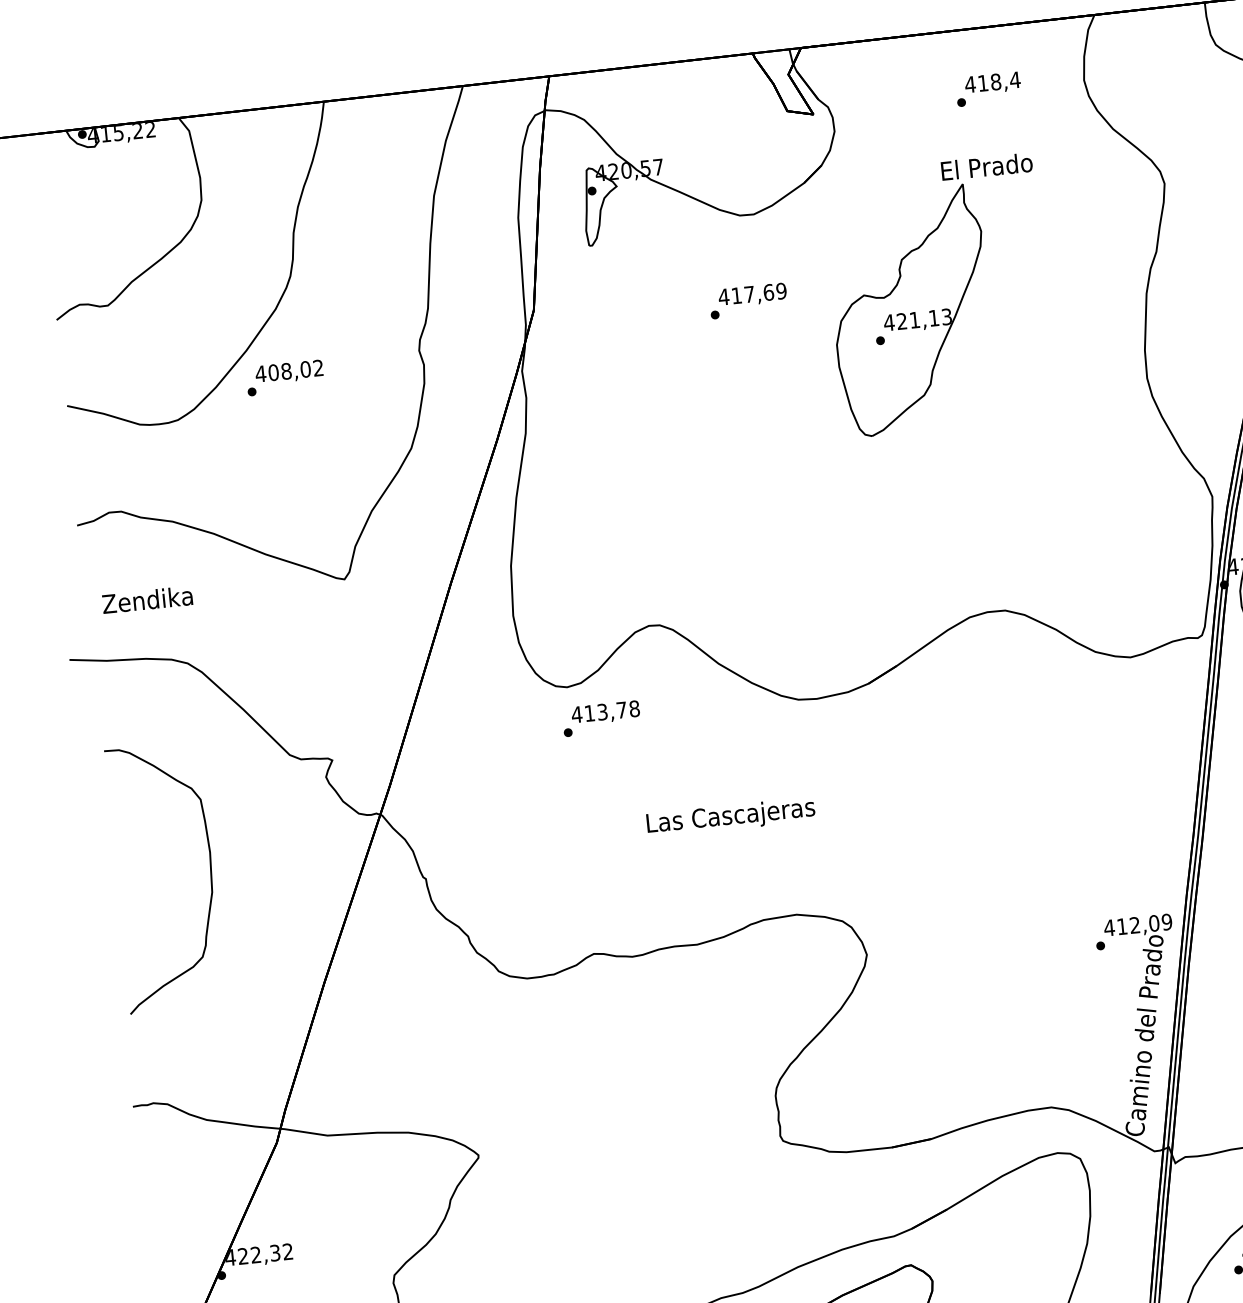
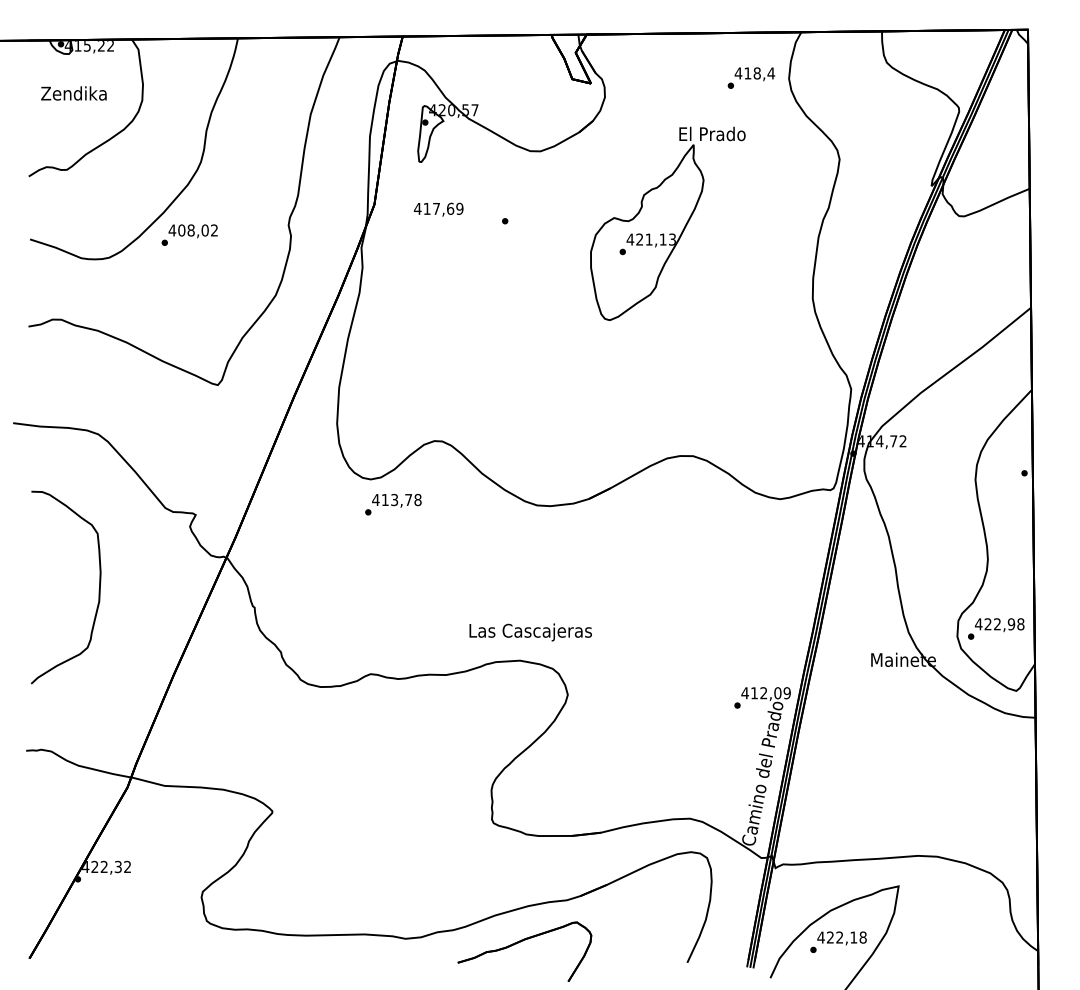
text: (988, 88) -> (751, 77), moved
text: (752, 294) -> (438, 209), moved
text: (146, 599) -> (73, 93), moved
text: (730, 817) -> (530, 632), moved

